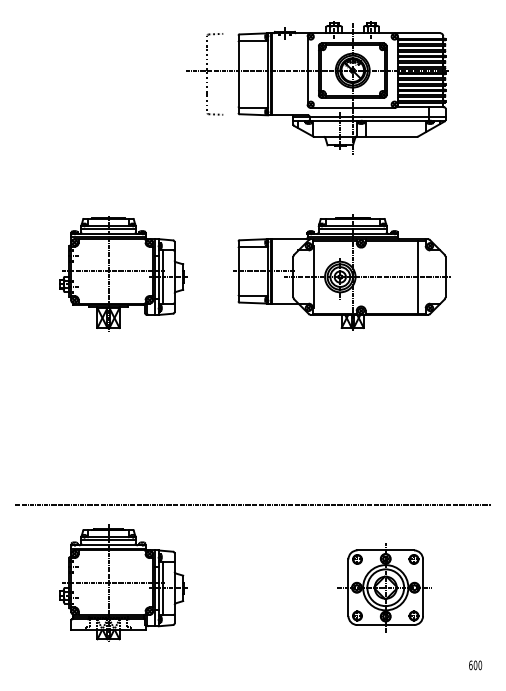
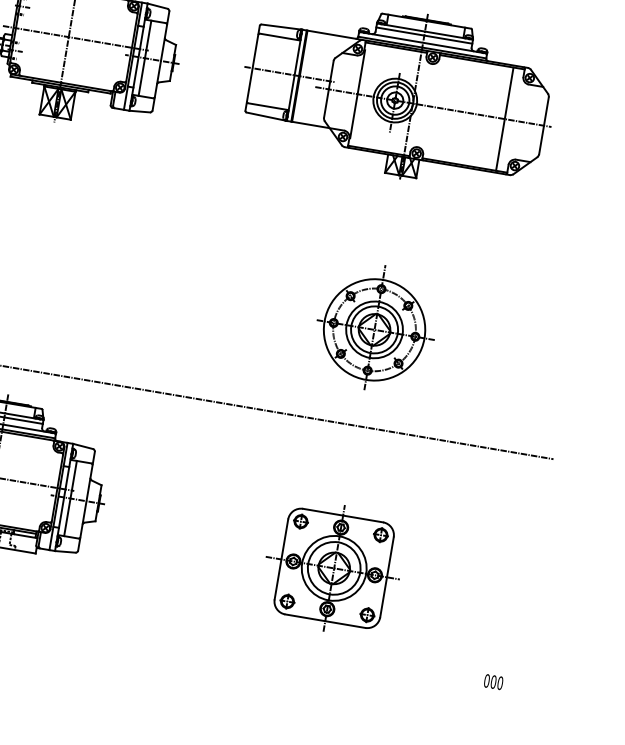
part: (353, 435) -> (375, 327), added
part: (384, 587) -> (332, 567), moved
text: (470, 664) -> (486, 679), 600 -> 000

